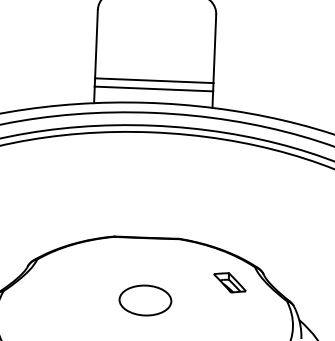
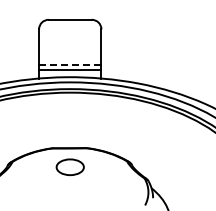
line: (154, 80) -> (70, 65), solid -> dashed
part: (230, 283) -> (114, 170), removed
part: (143, 300) -> (69, 167), moved

